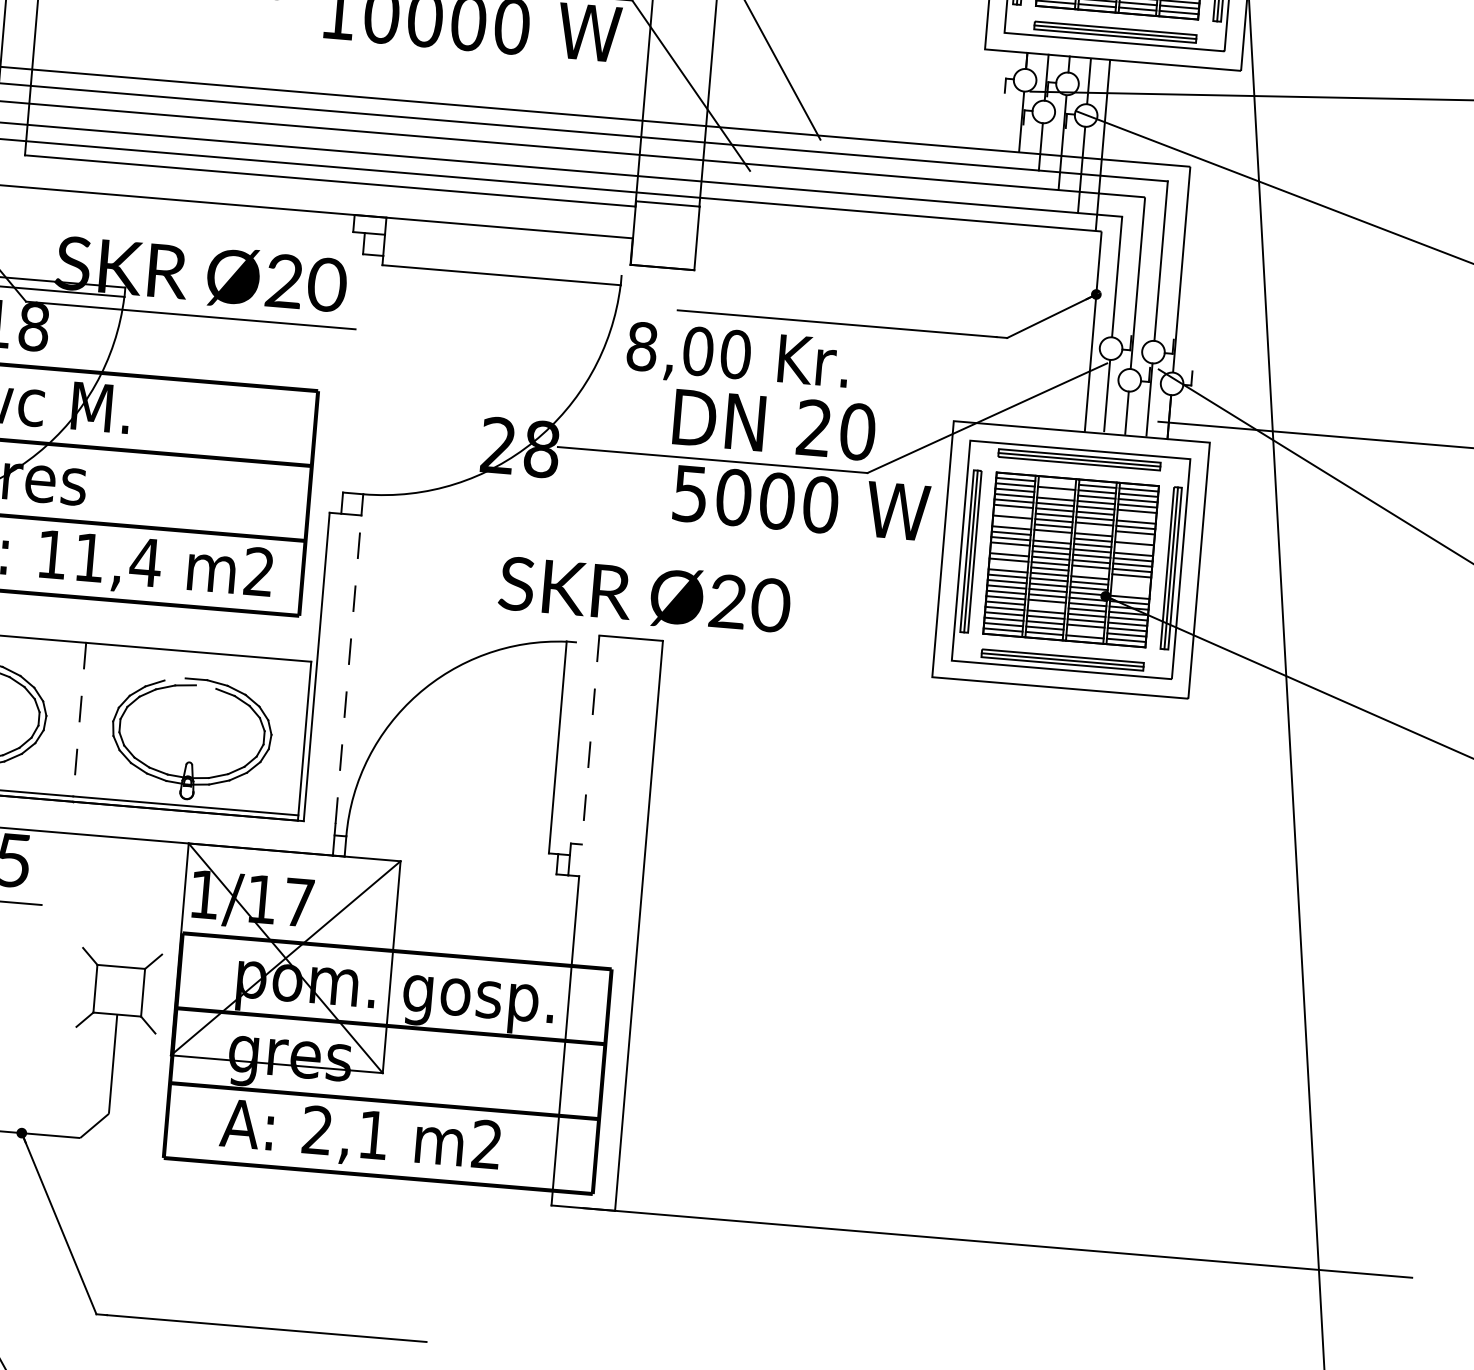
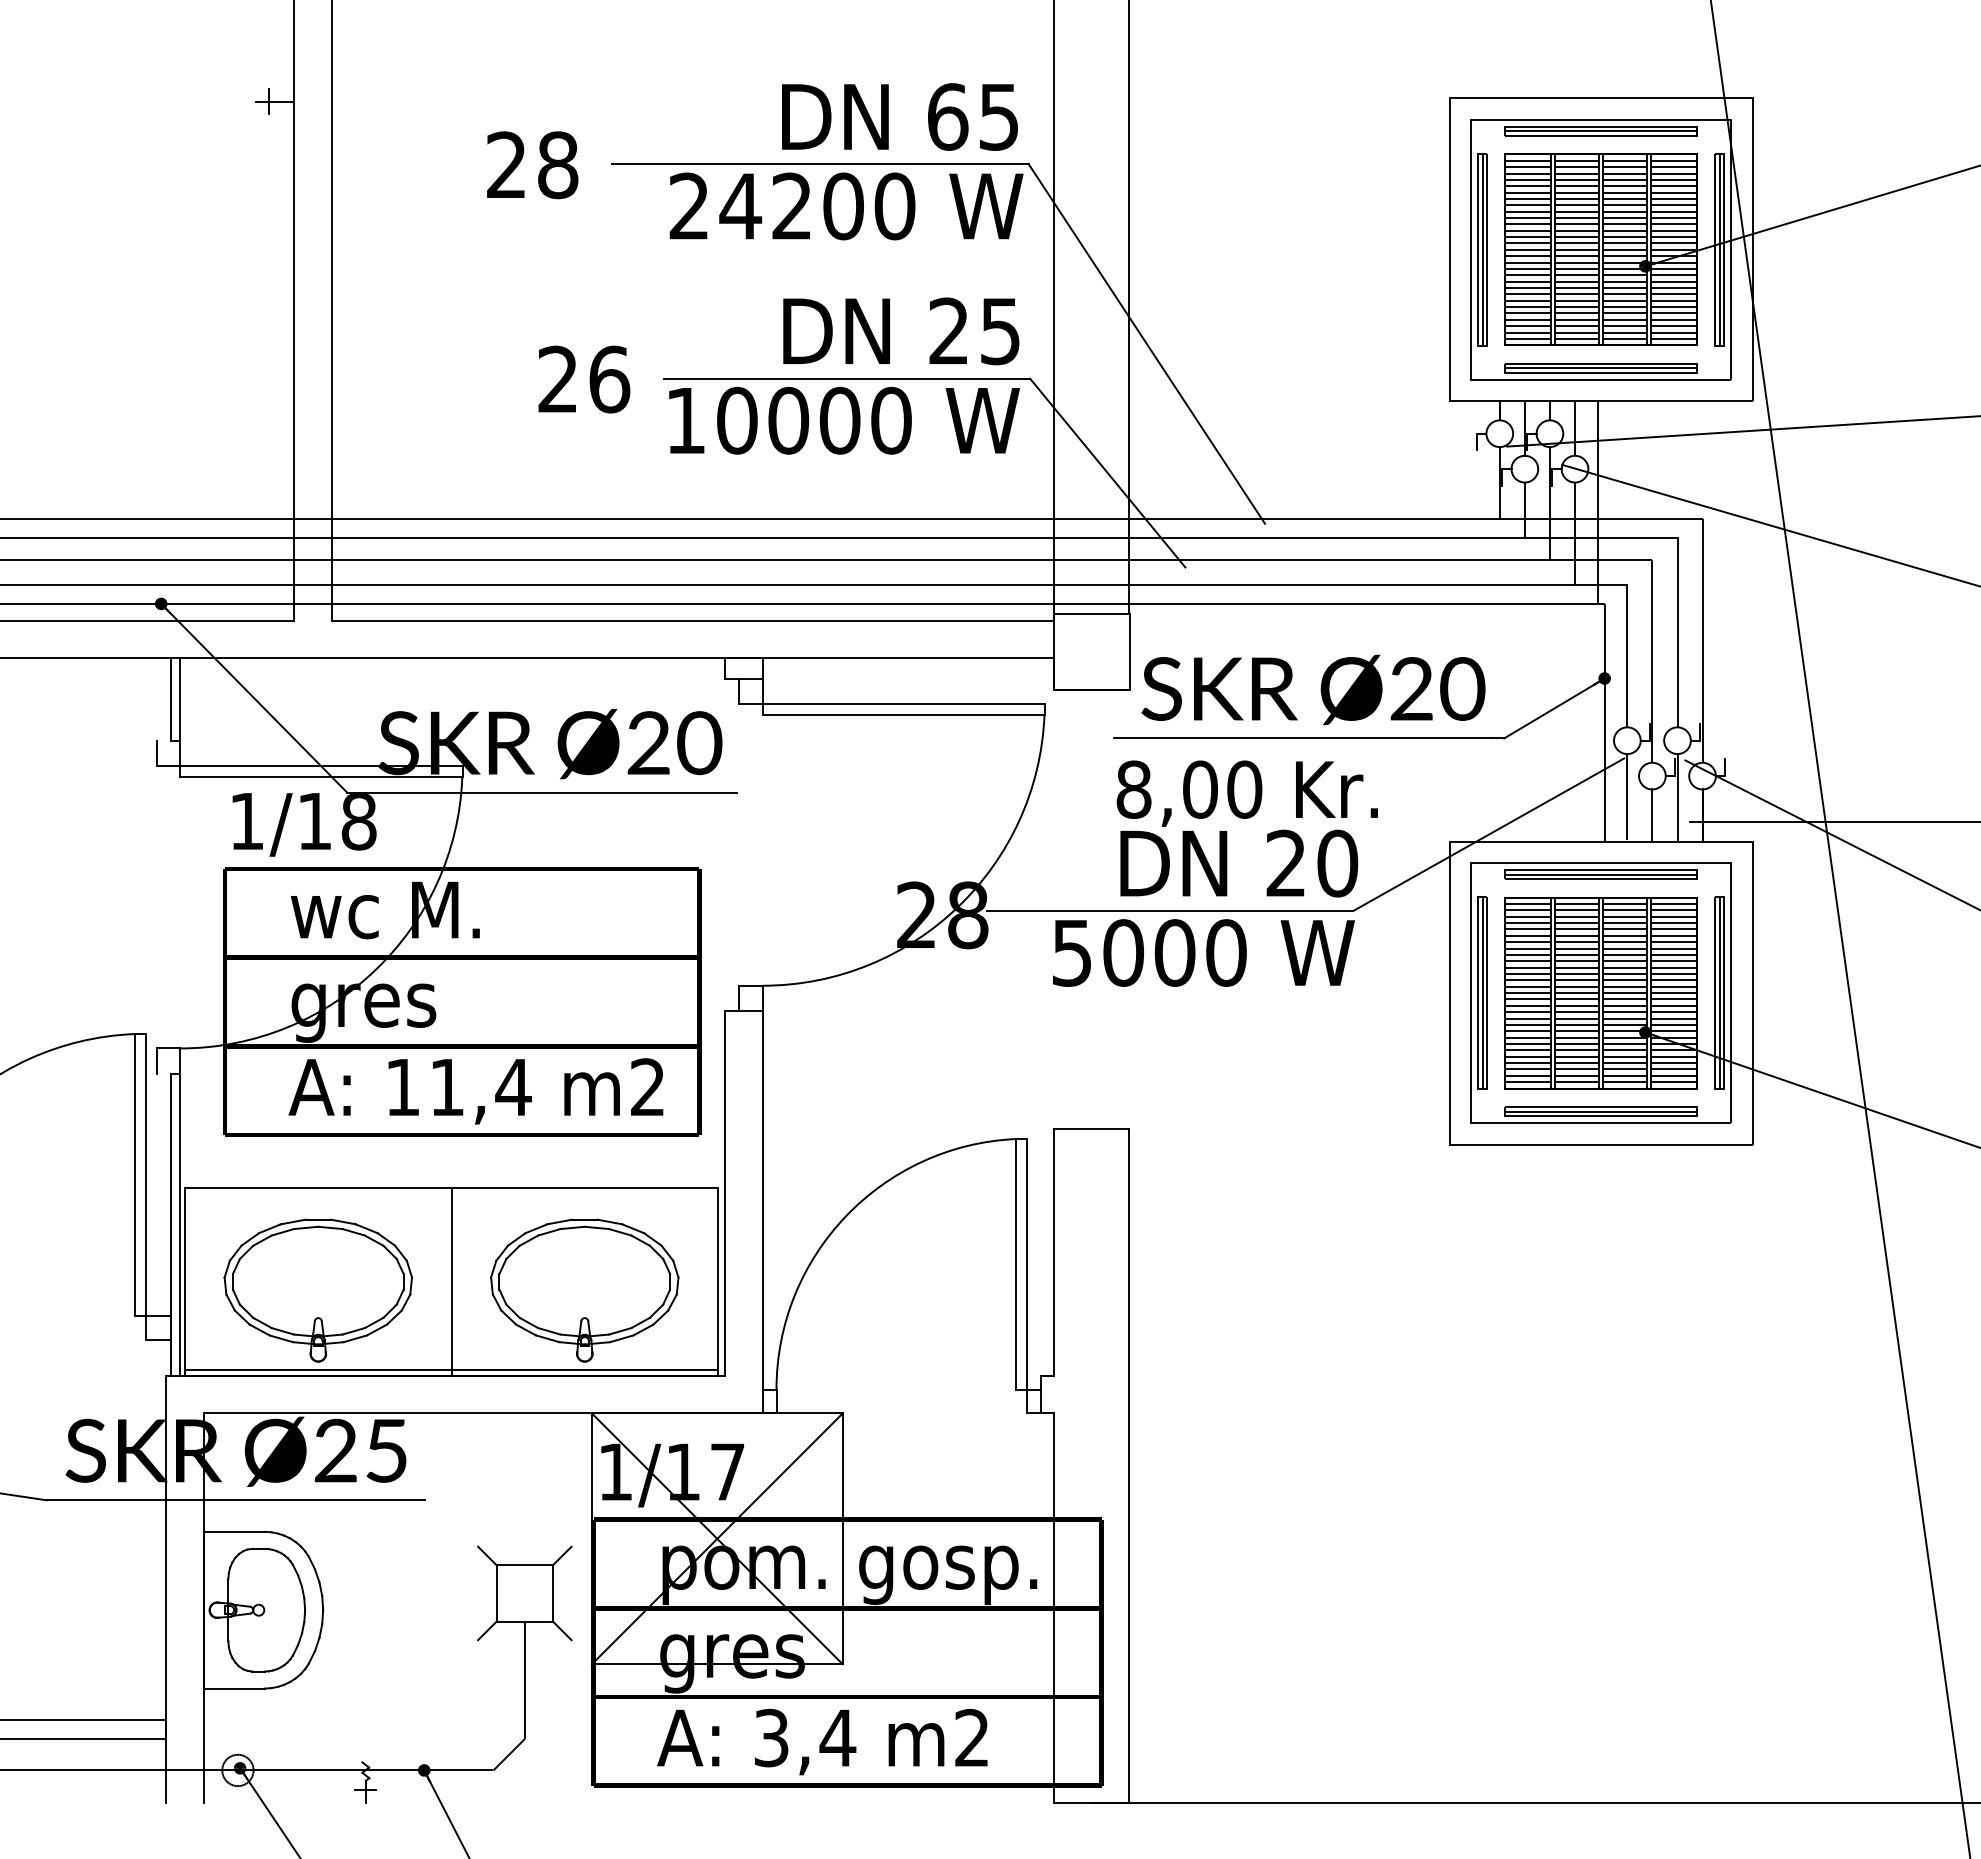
line: (502, 265) -> (903, 703), added
text: (737, 357) -> (1246, 793), moved
line: (1057, 483) -> (1577, 904), added
line: (1056, 493) -> (1577, 916), added
text: (801, 502) -> (1203, 952), moved
line: (1013, 512) -> (1528, 942), added
line: (1137, 516) -> (1674, 935), added
line: (1012, 522) -> (1528, 954), added
line: (1094, 529) -> (1625, 954), added
line: (1052, 536) -> (1577, 967), added
line: (1135, 538) -> (1674, 961), added
line: (1134, 548) -> (1674, 973), added
line: (1010, 549) -> (1528, 986), added
line: (1008, 565) -> (1528, 1005), added
line: (1090, 572) -> (1625, 1005), added
line: (1131, 581) -> (1674, 1012), added
line: (1131, 586) -> (1674, 1018), added
line: (1130, 591) -> (1674, 1024), added
text: (644, 595) -> (1313, 689), moved
line: (1047, 606) -> (1577, 1050), added
line: (1085, 631) -> (1625, 1075), added
line: (348, 669) -> (762, 1193), dashed -> solid
line: (174, 679) -> (559, 1221), added
line: (205, 686) -> (596, 1227), added
line: (79, 722) -> (451, 1282), dashed -> solid
line: (590, 740) -> (1054, 1252), dashed -> solid
line: (567, 747) -> (1027, 1263), added
text: (346, 1133) -> (805, 1738), 2,1 -> 3,4

